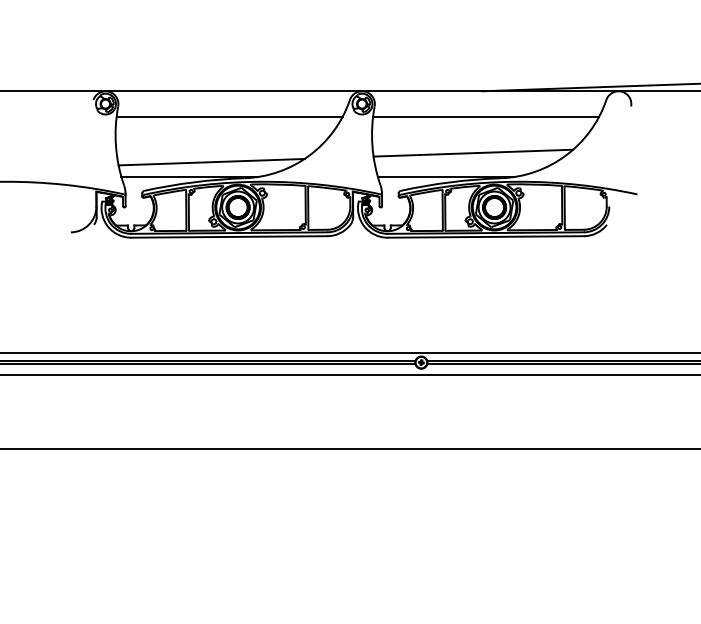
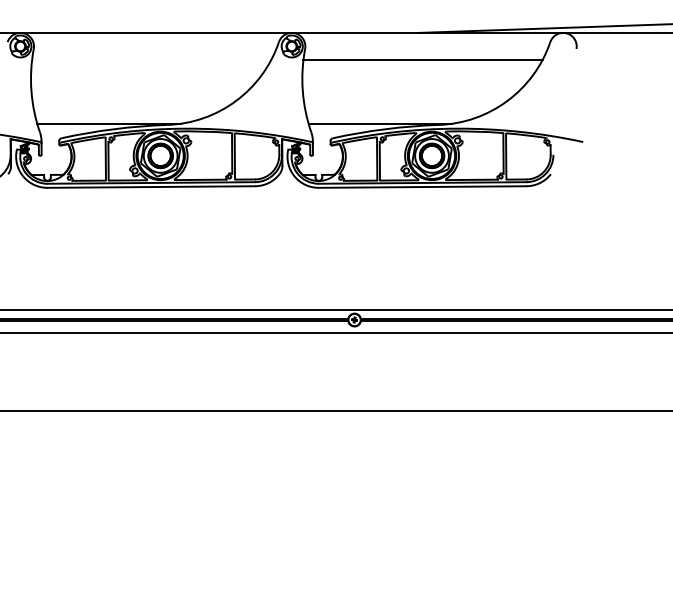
line: (229, 116) -> (151, 59), removed
line: (473, 152) -> (409, 97), removed
line: (211, 161) -> (132, 107), removed

